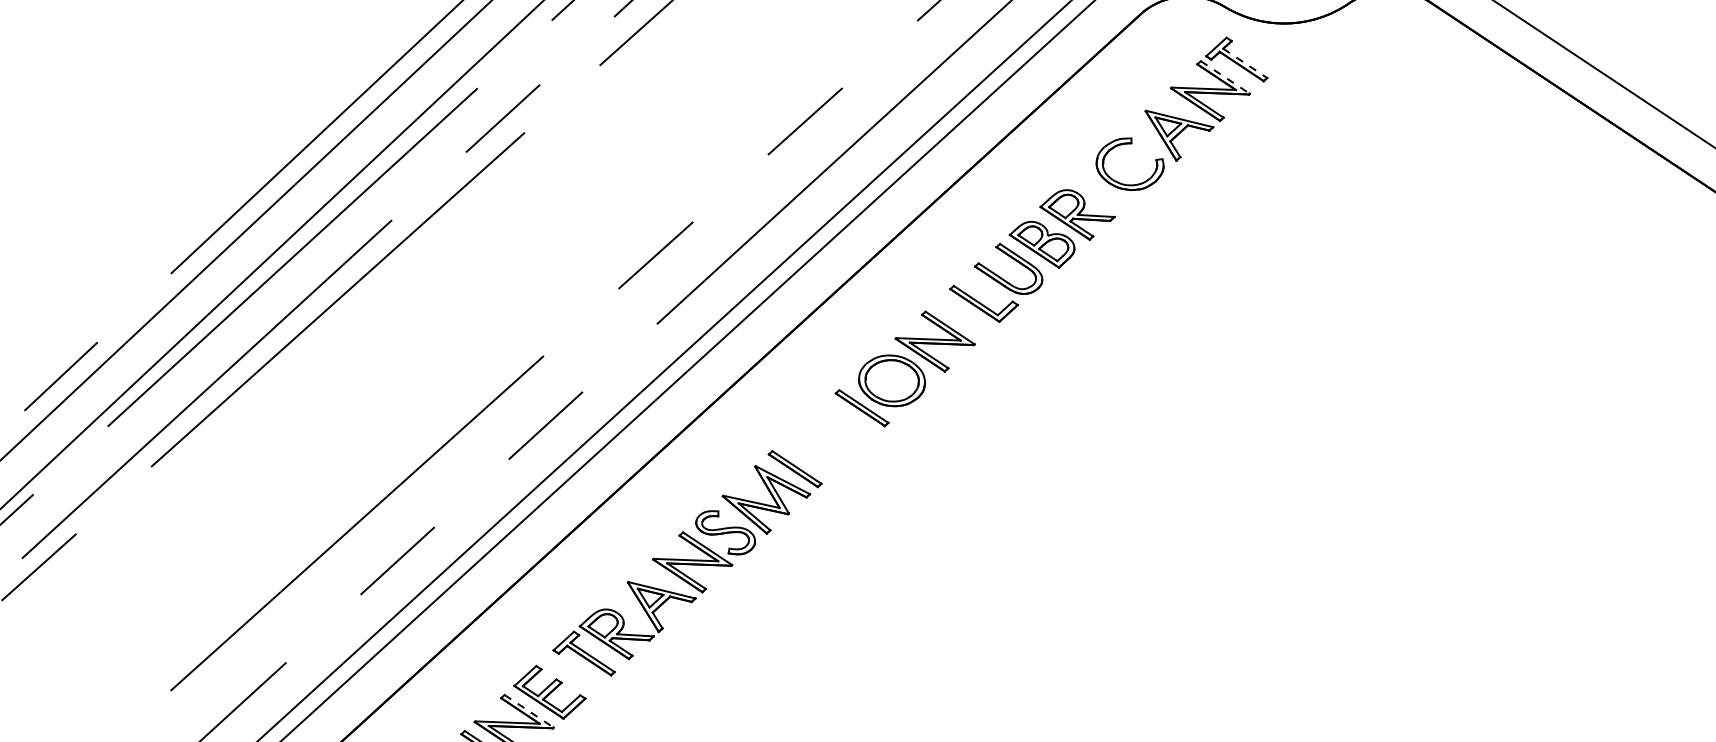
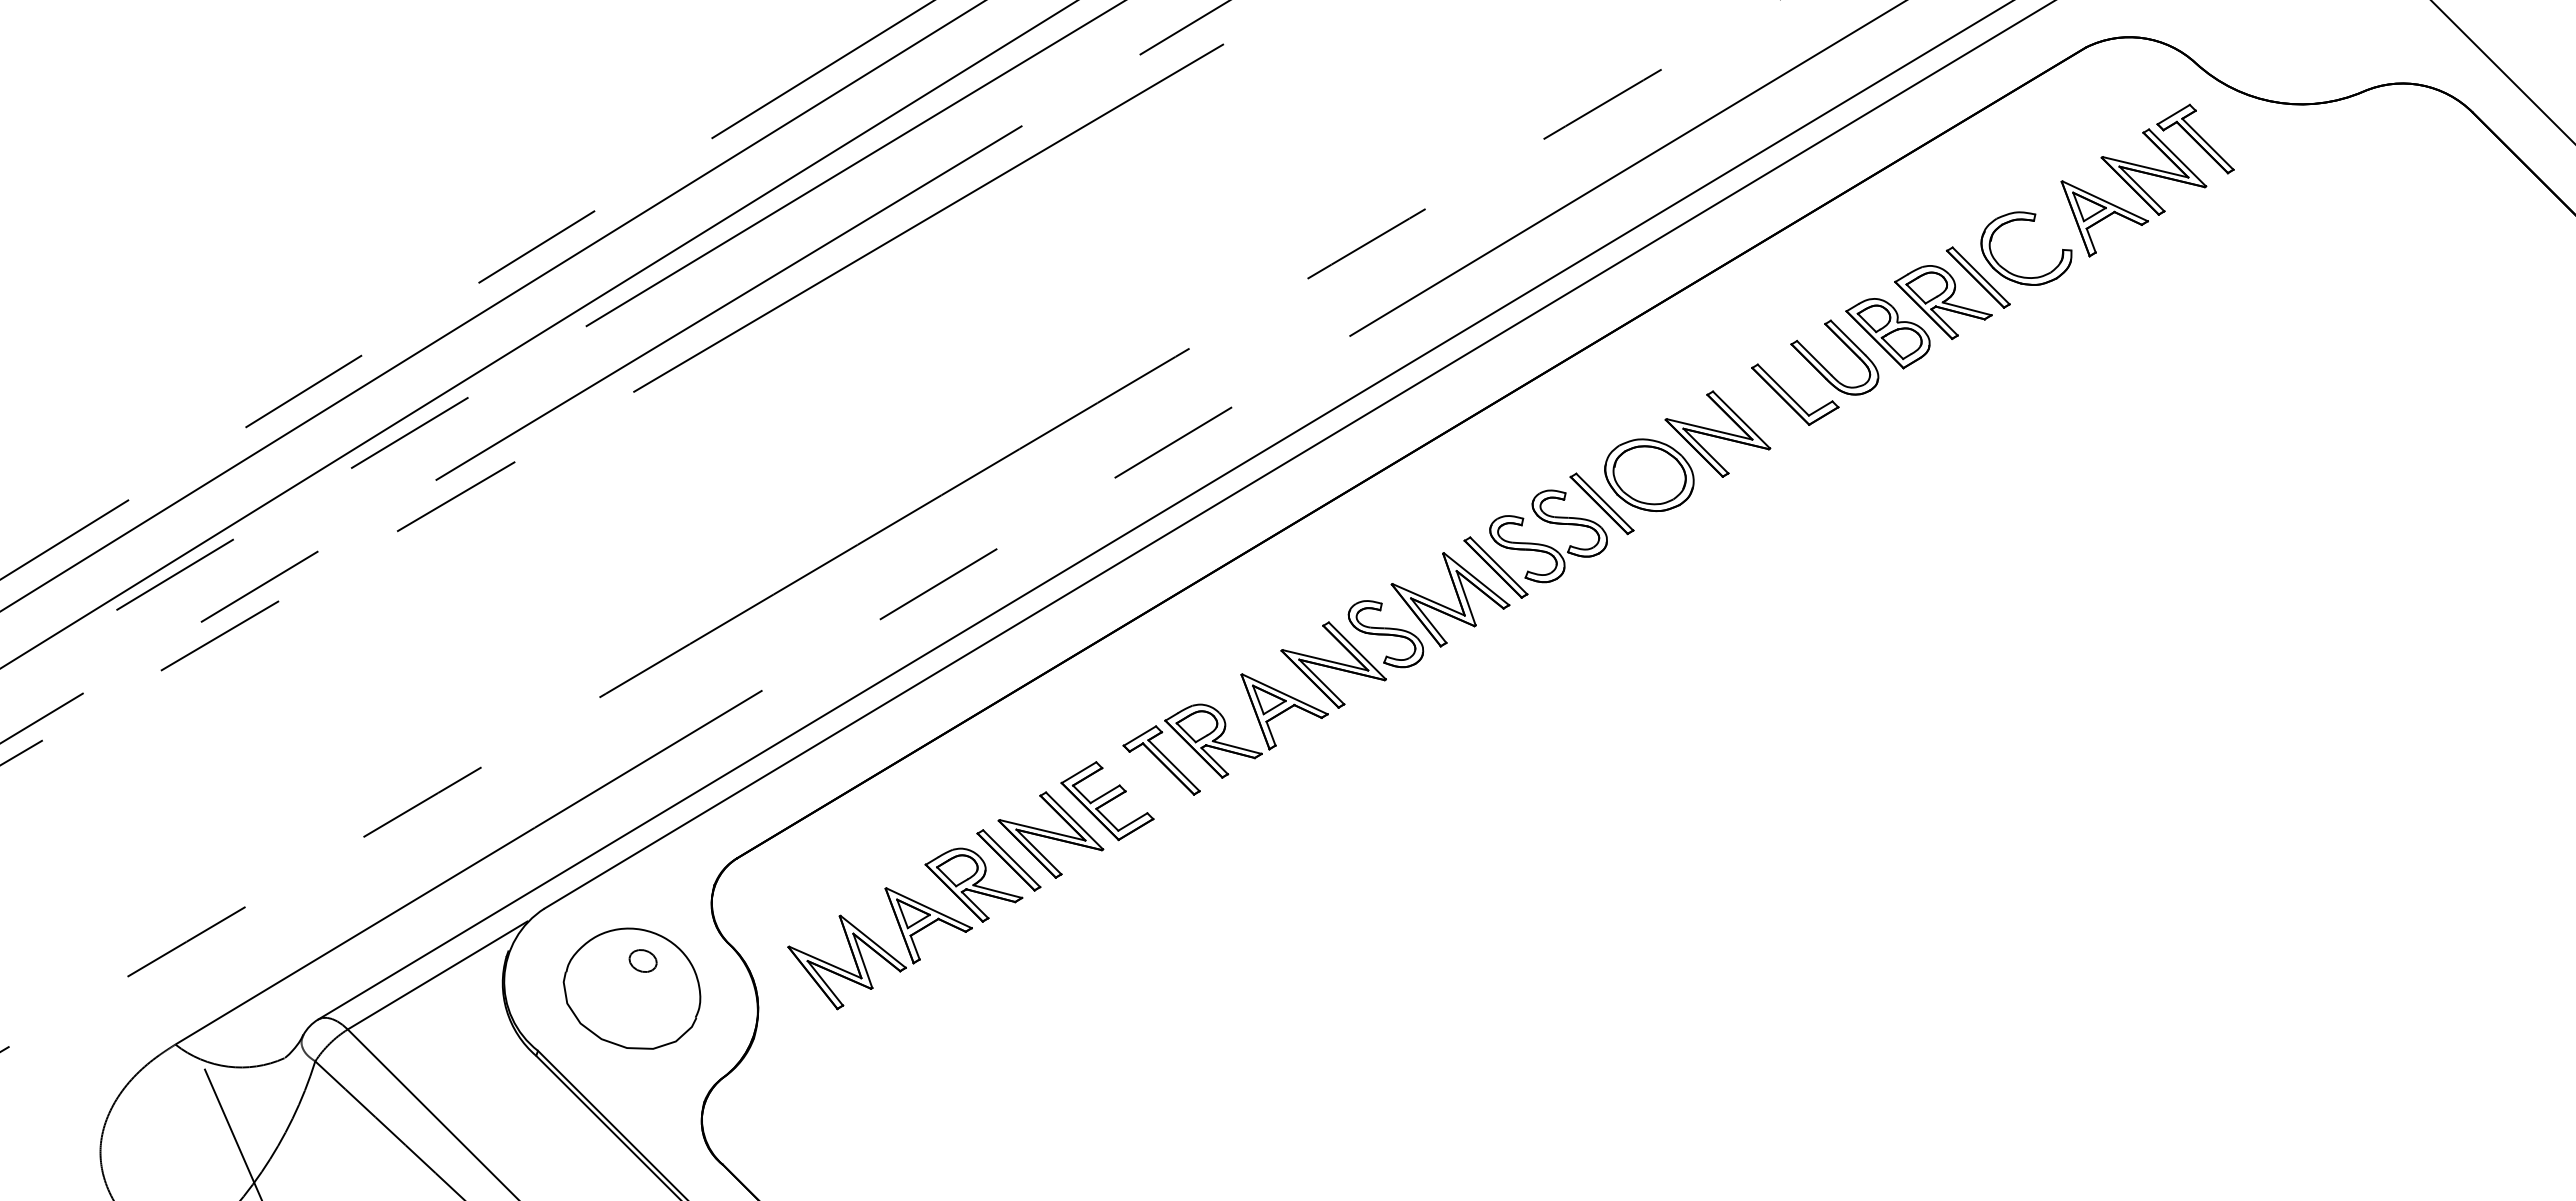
line: (1245, 63) -> (2208, 144), dashed -> solid
line: (1225, 77) -> (2177, 158), dashed -> solid
part: (1099, 191) -> (1978, 277), added
part: (827, 445) -> (1545, 544), added
line: (529, 711) -> (1074, 821), dashed -> solid

